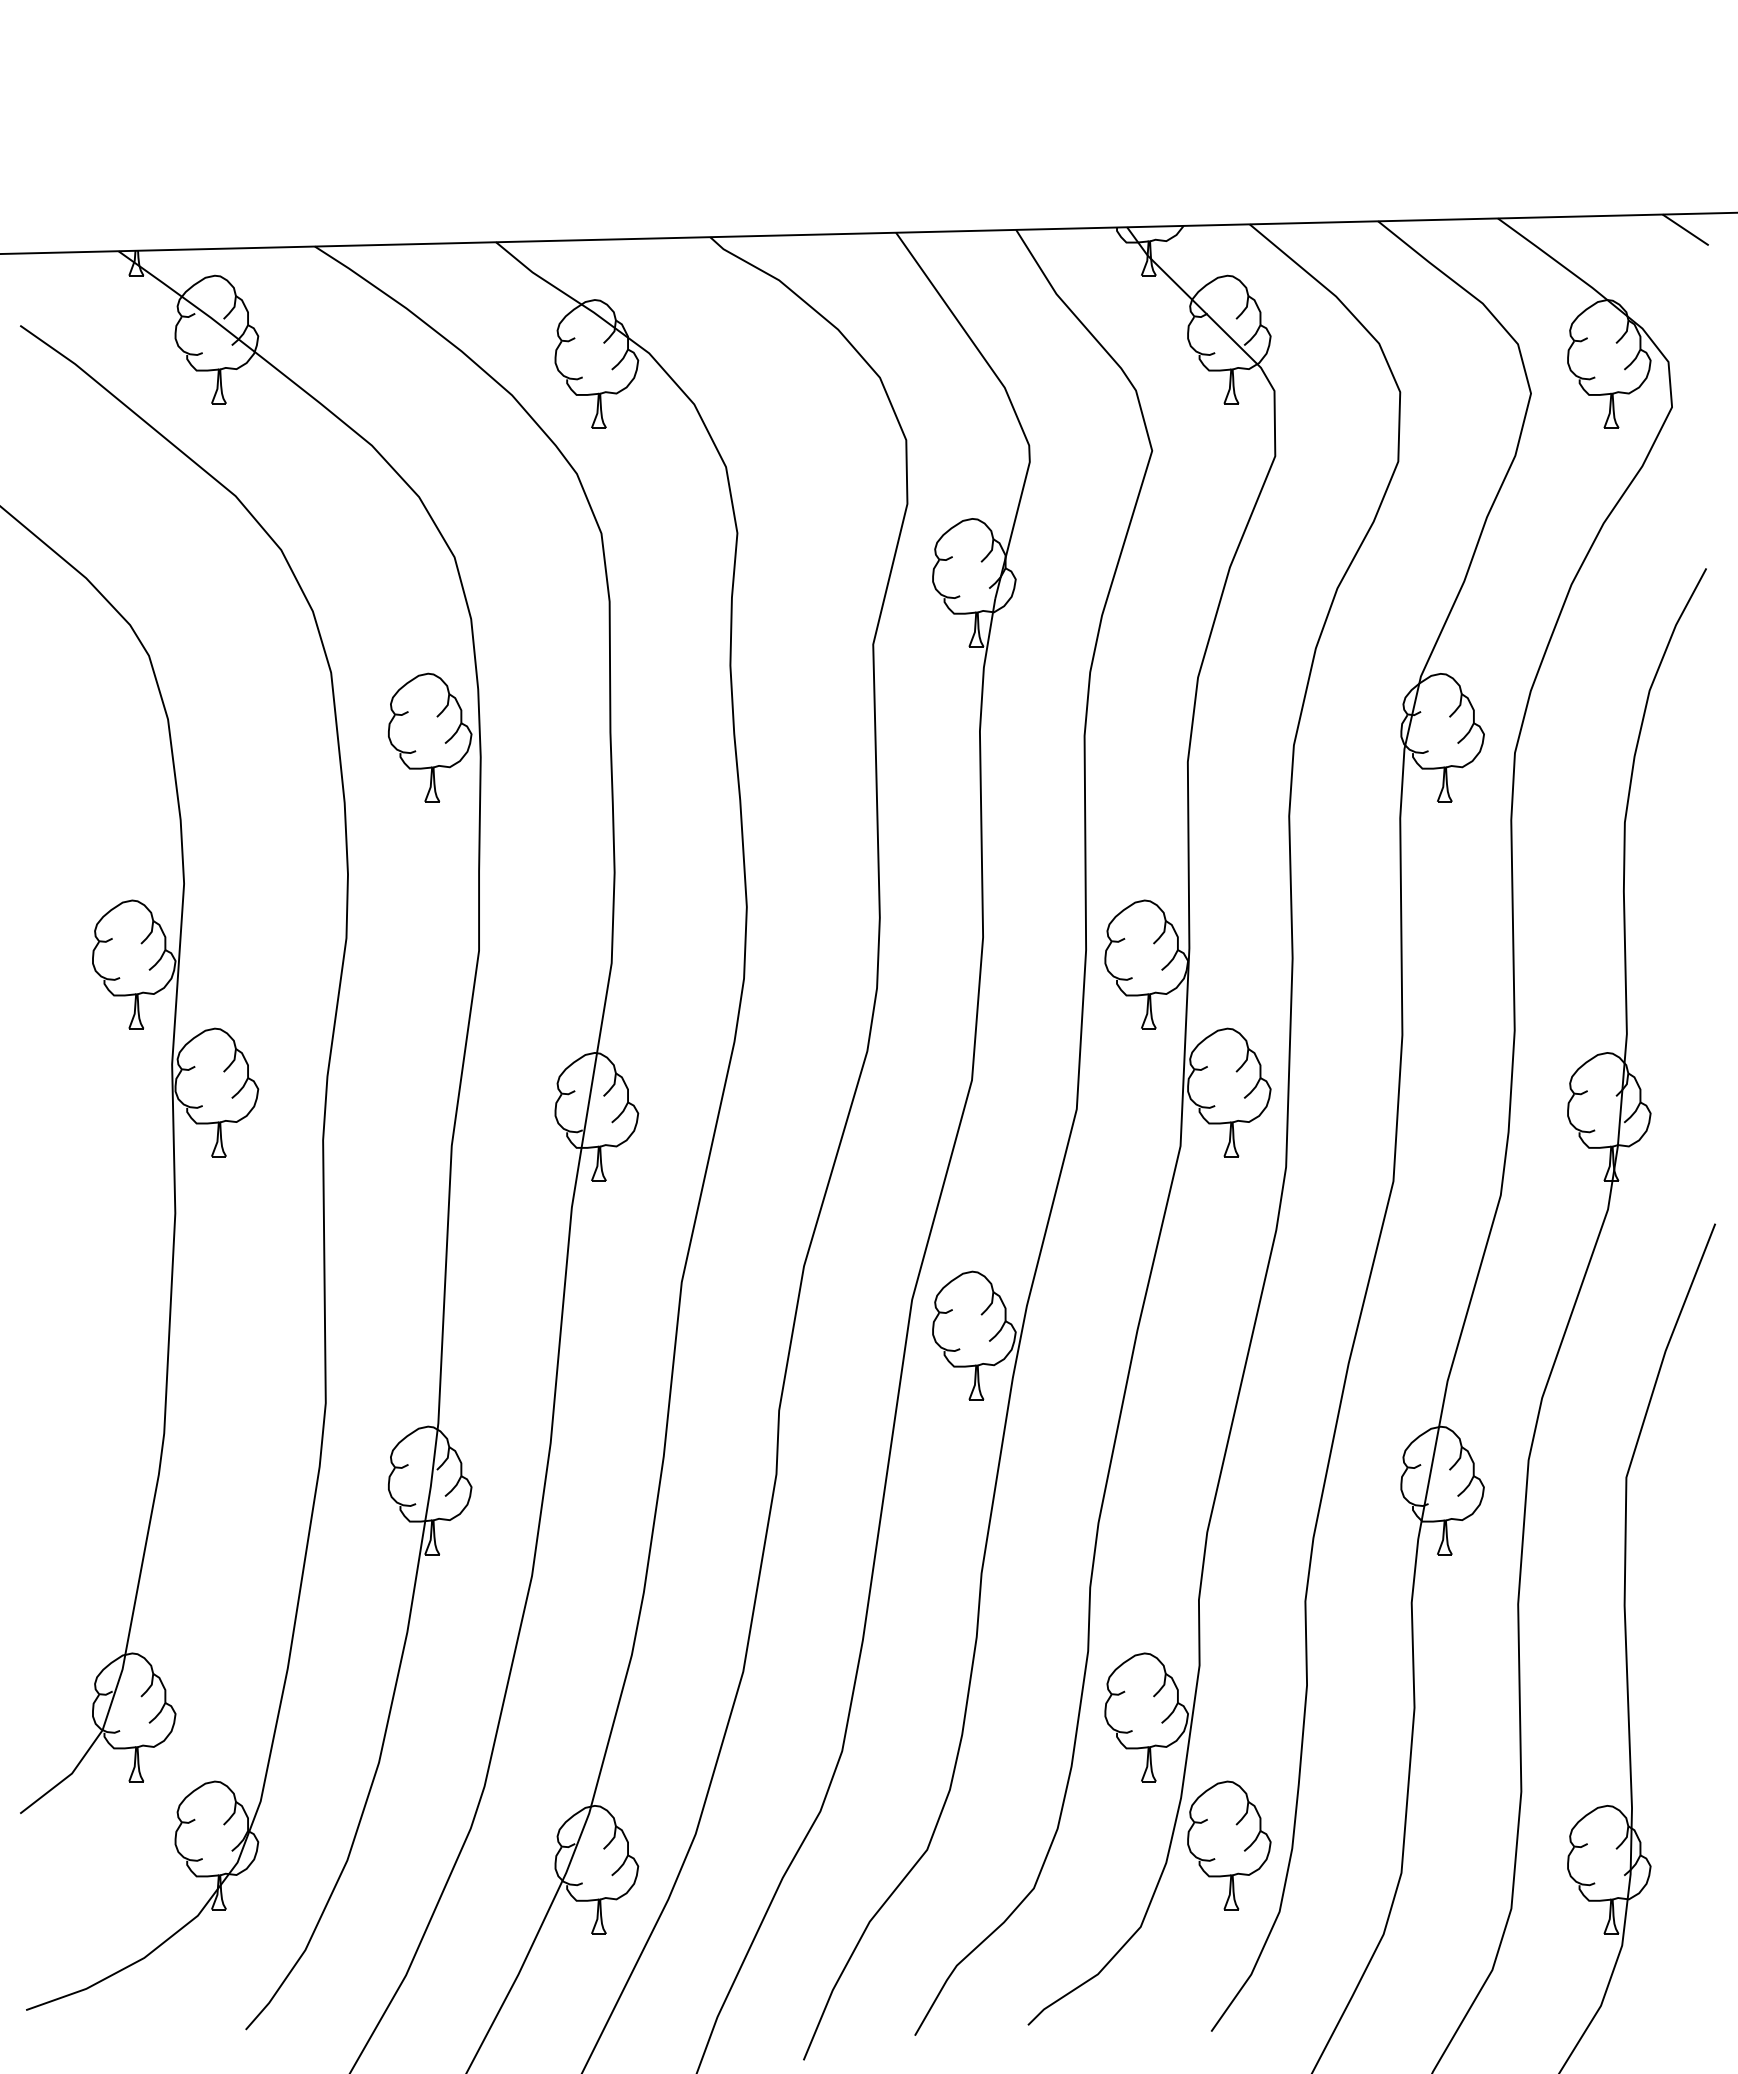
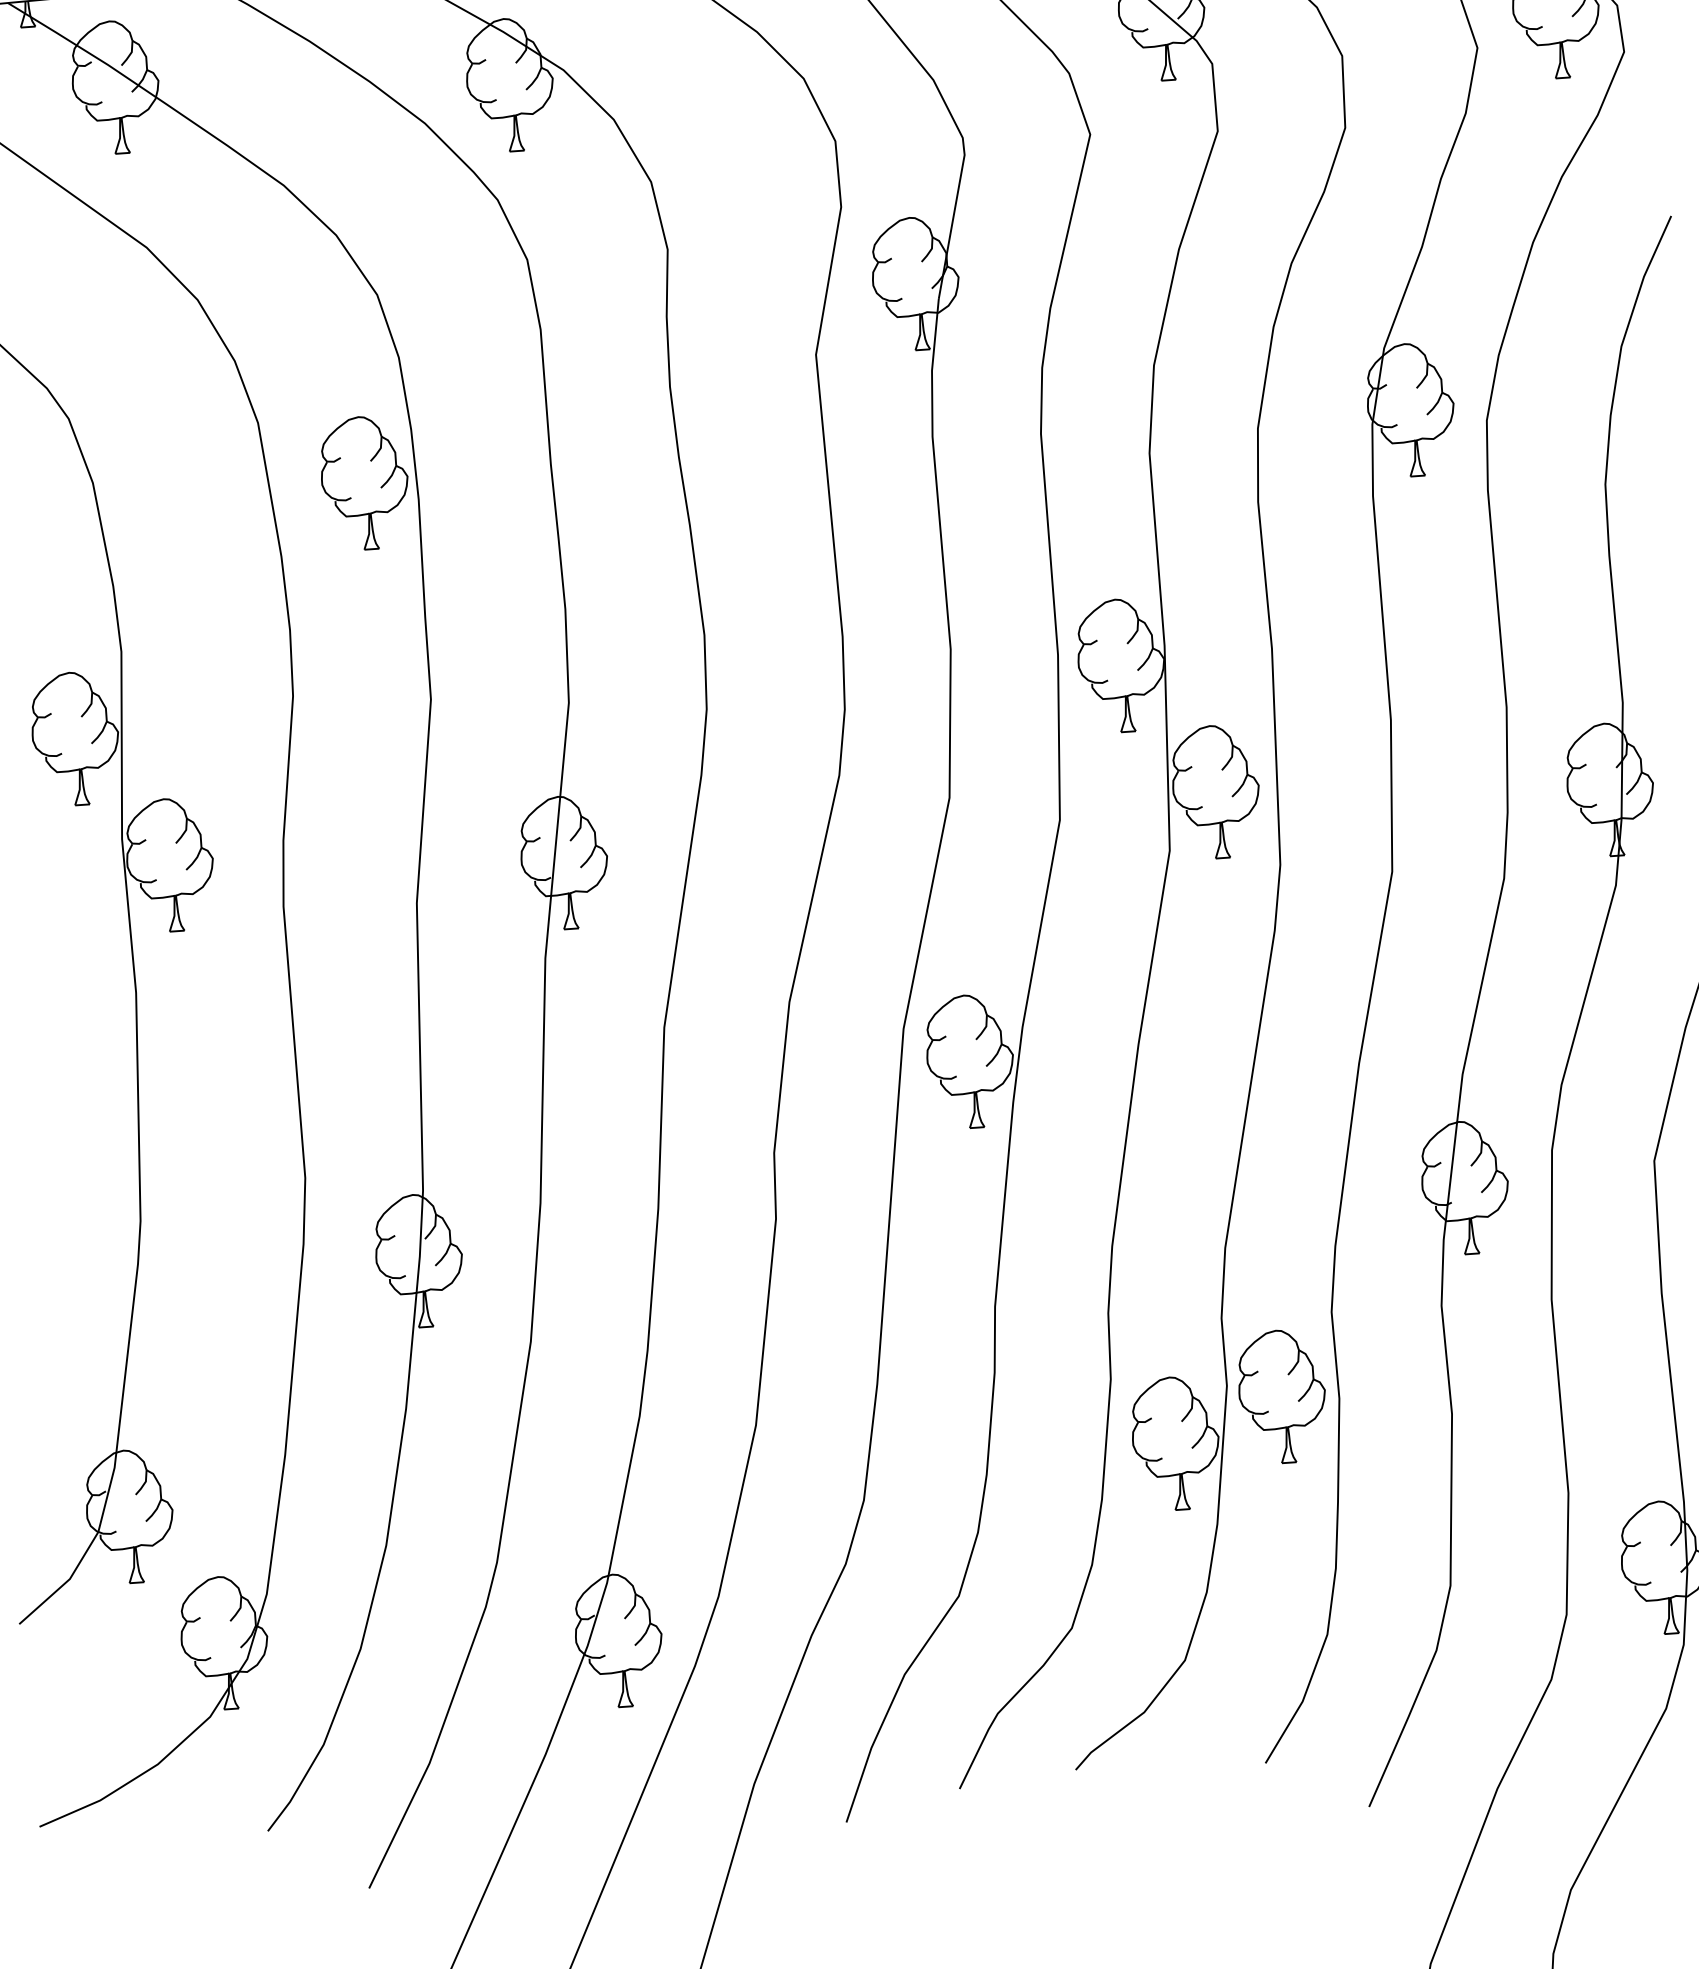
part: (1229, 1845) -> (1282, 1396), moved

